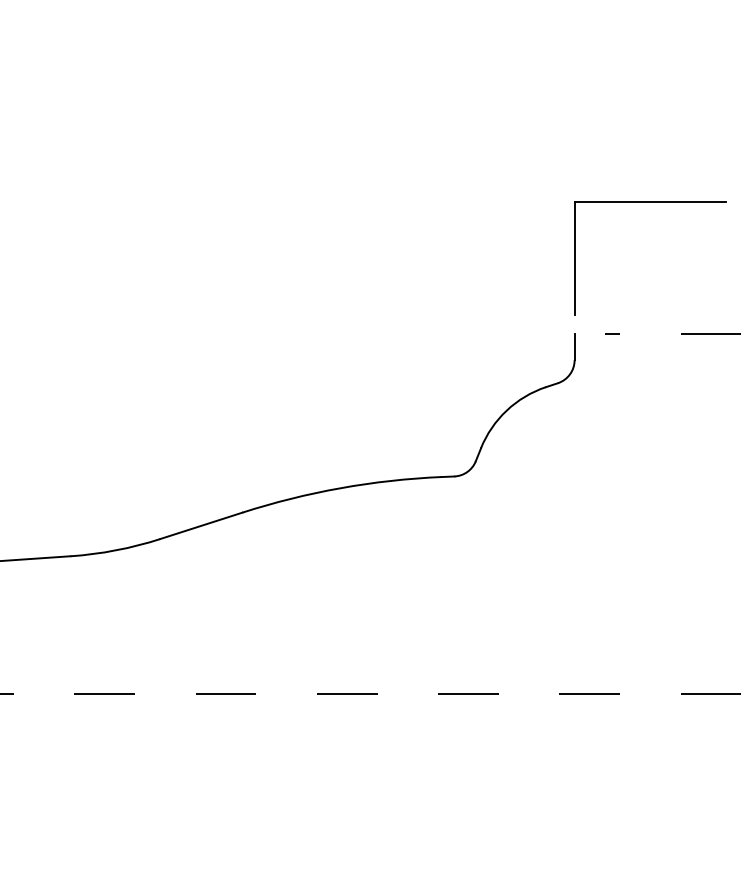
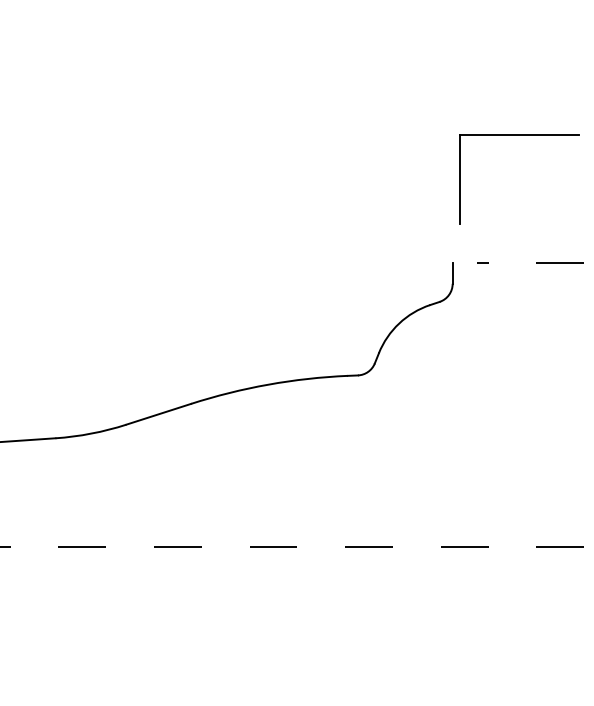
part: (650, 202) -> (519, 135), moved

